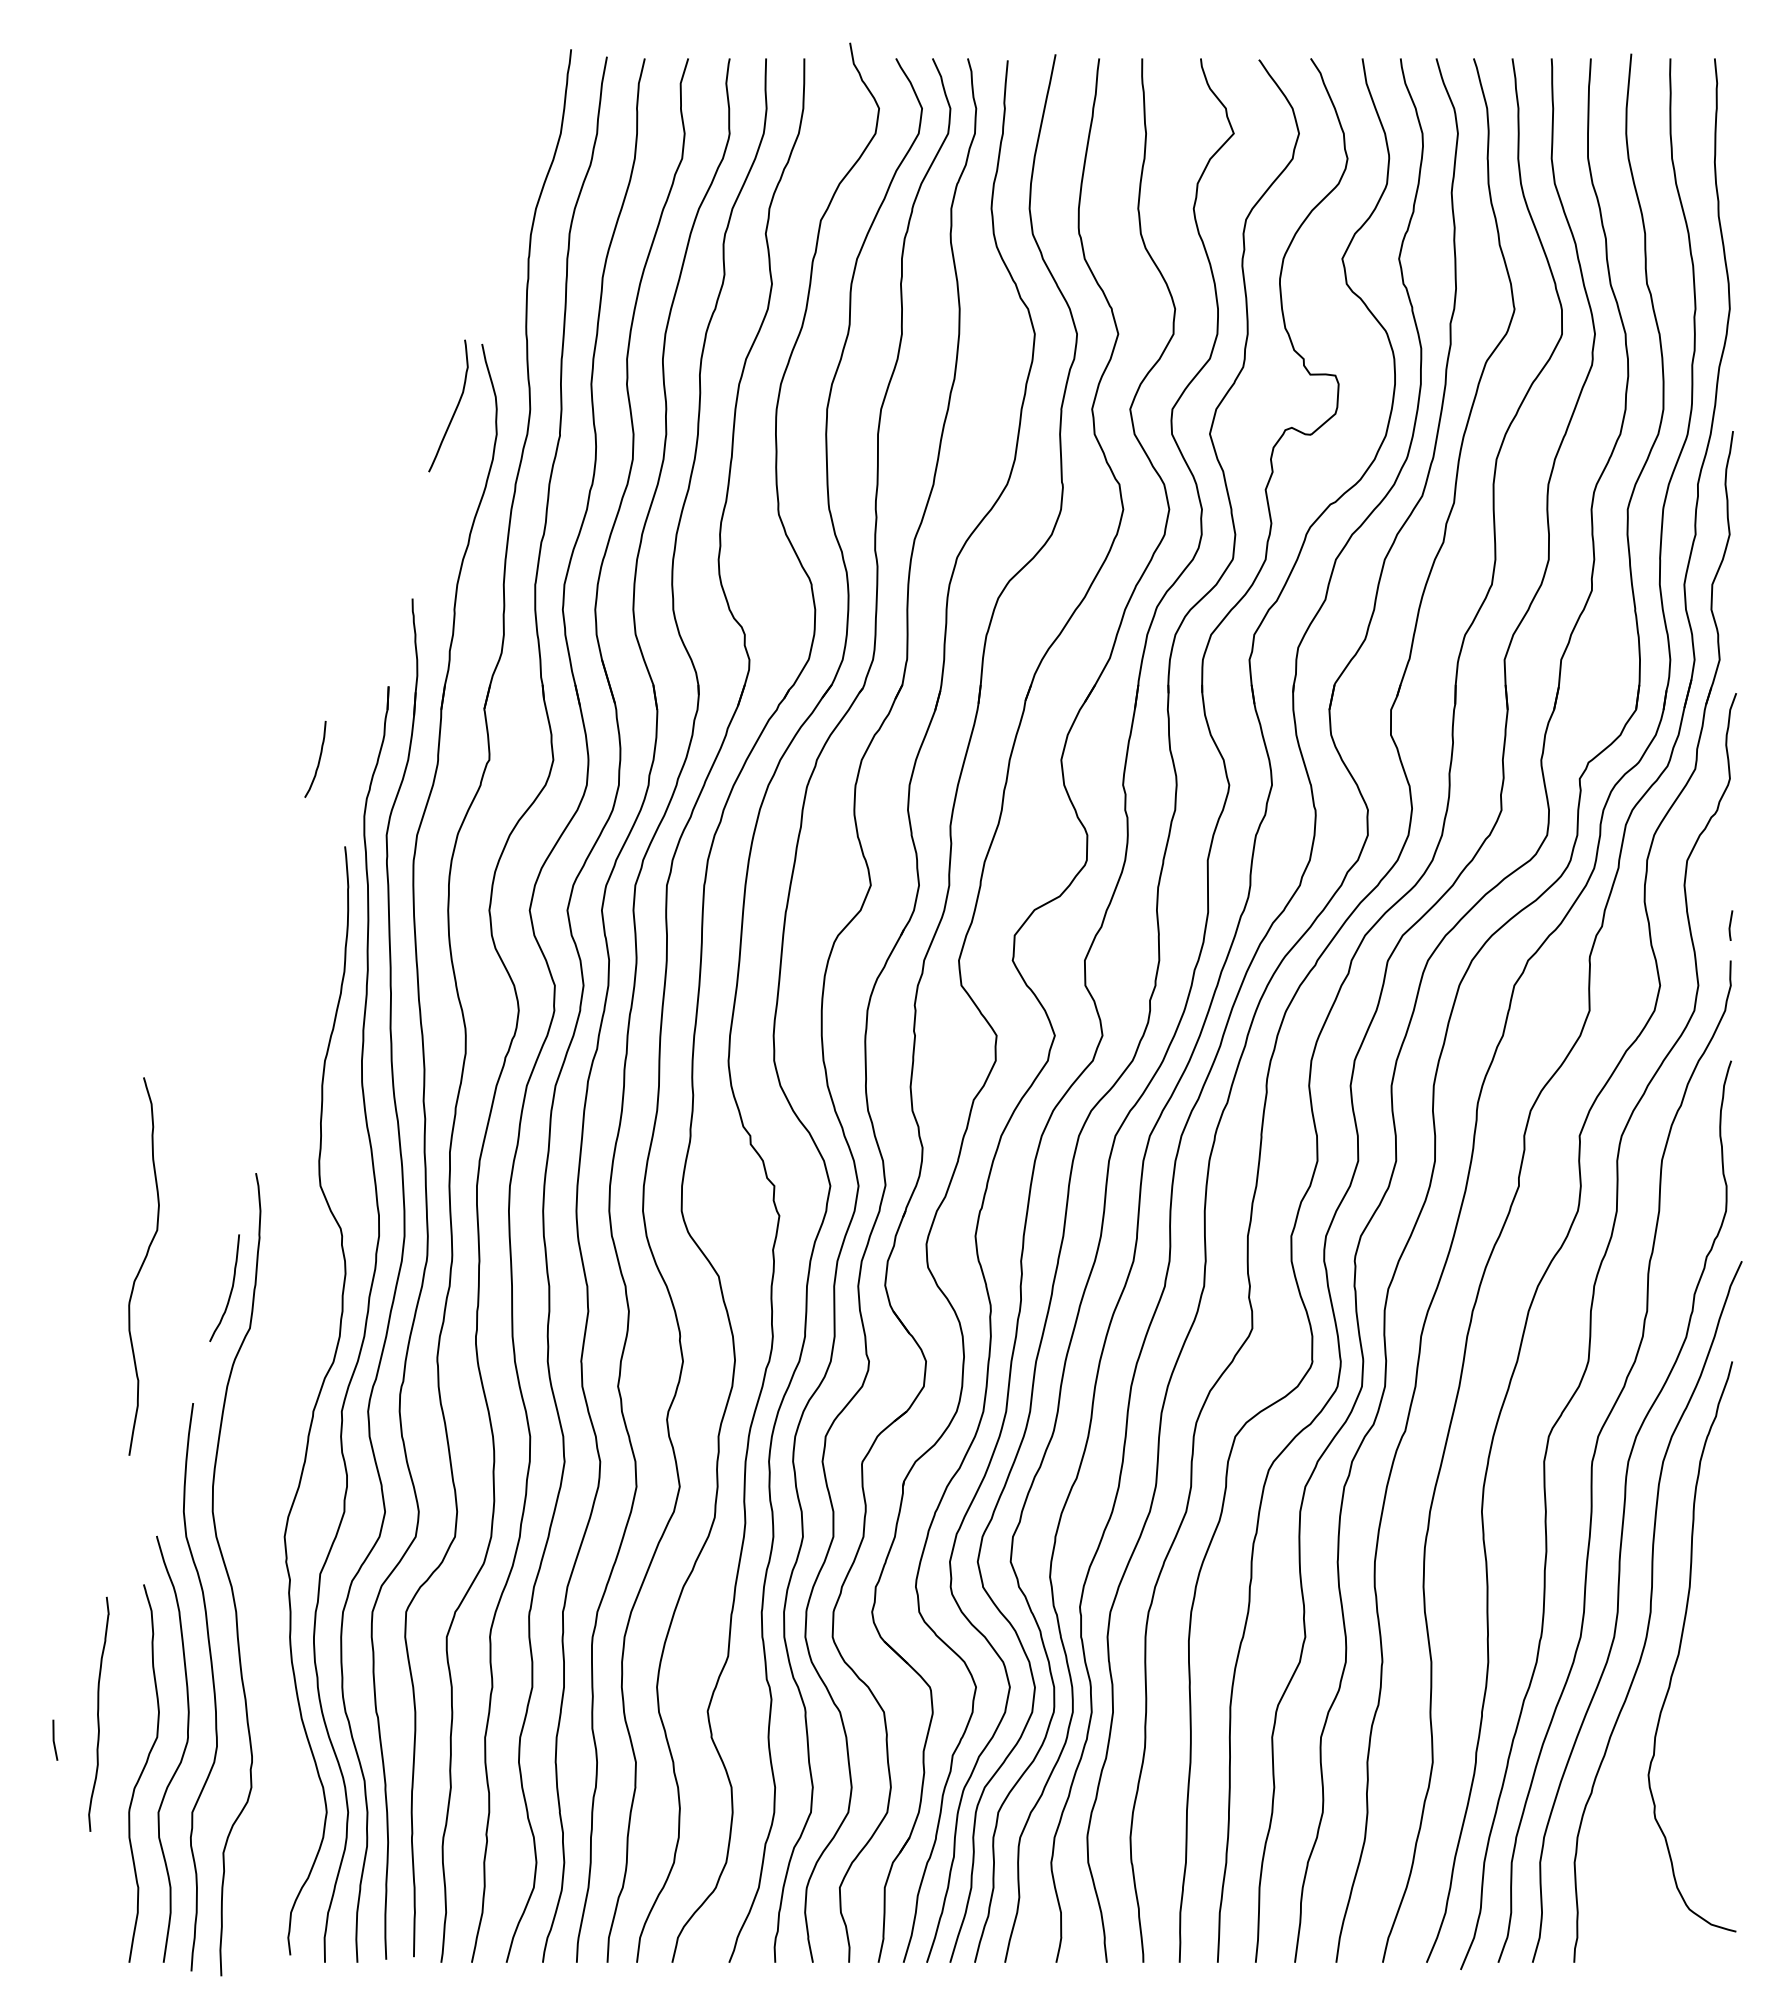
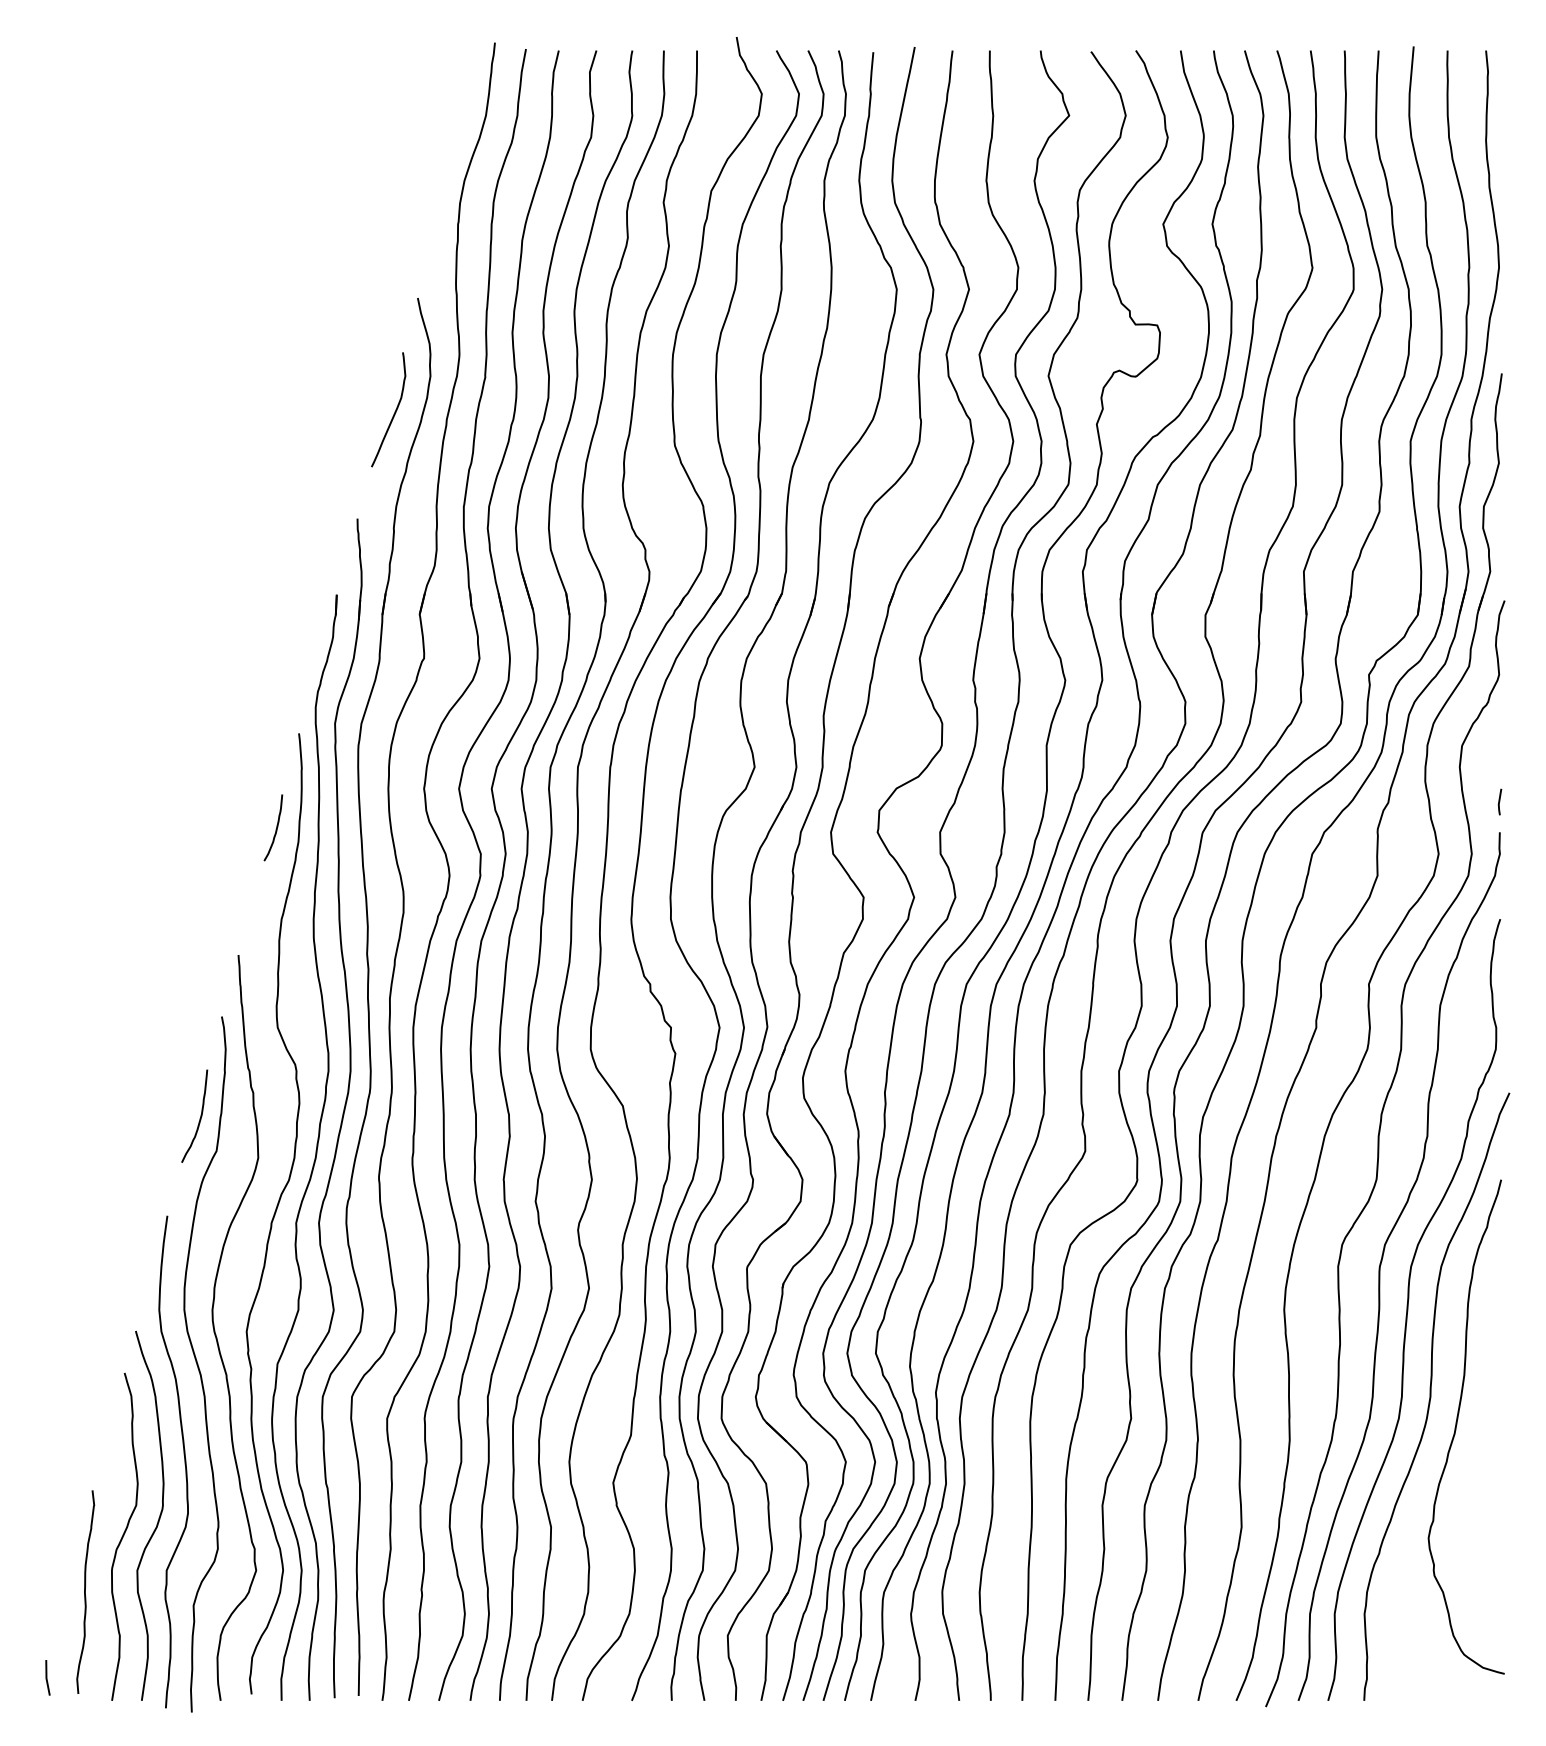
curve: (455, 408) -> (394, 411), moved
curve: (318, 759) -> (276, 827), moved
curve: (143, 1265) -> (124, 1096), removed
curve: (249, 1539) -> (216, 1334), added
curve: (98, 1713) -> (85, 1591), moved
line: (54, 1739) -> (47, 1677), moved

